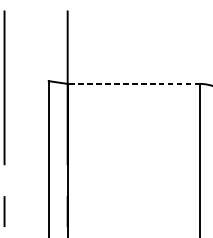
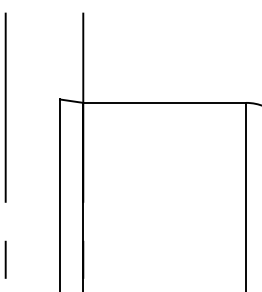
line: (133, 83) -> (164, 102), dashed -> solid

